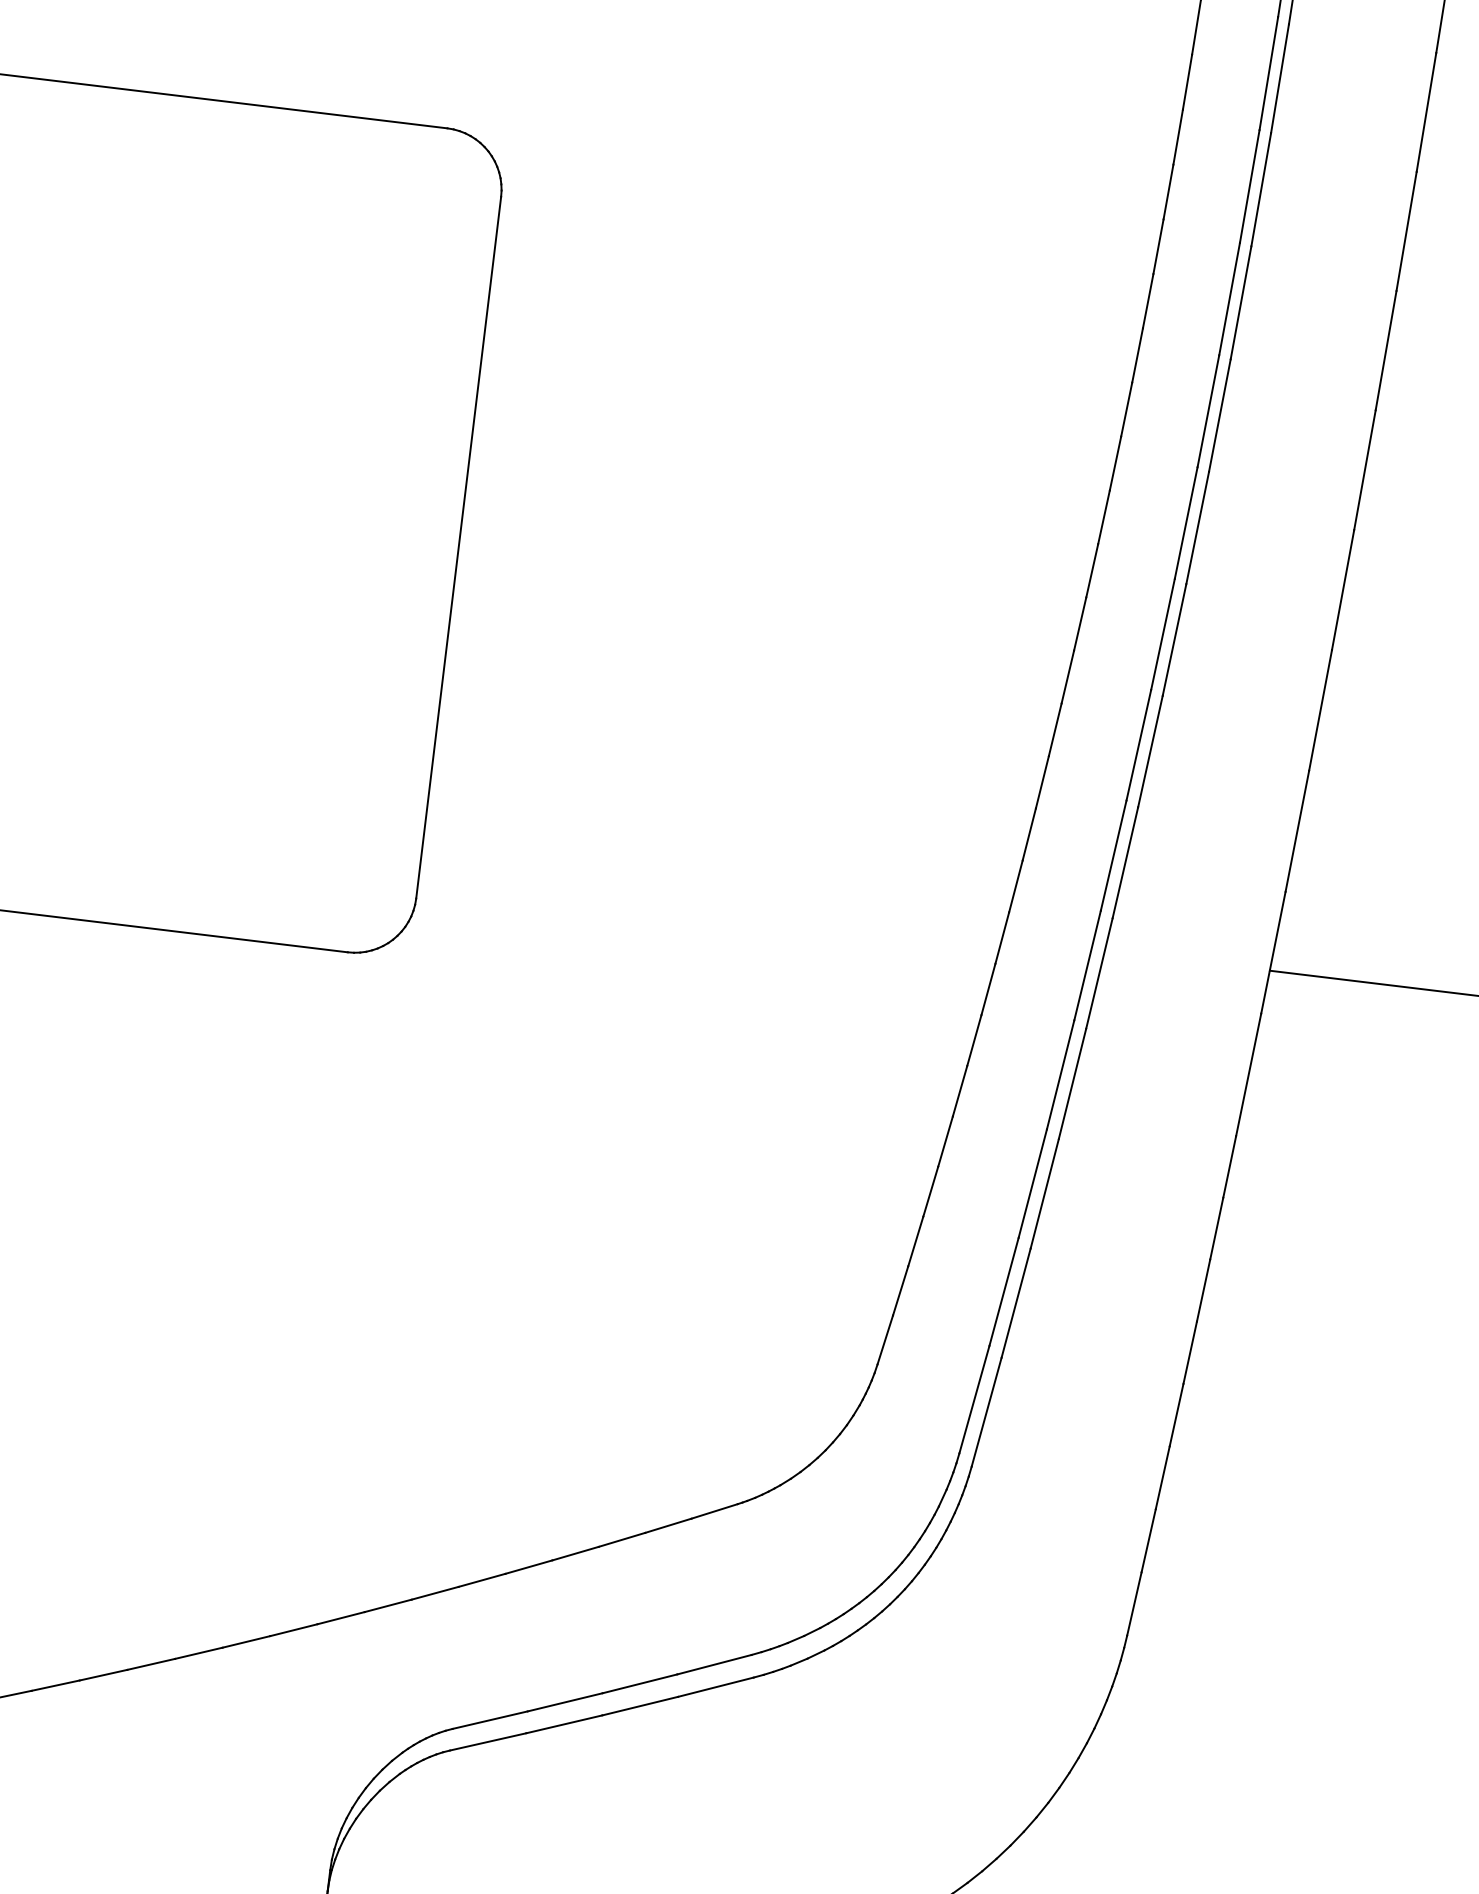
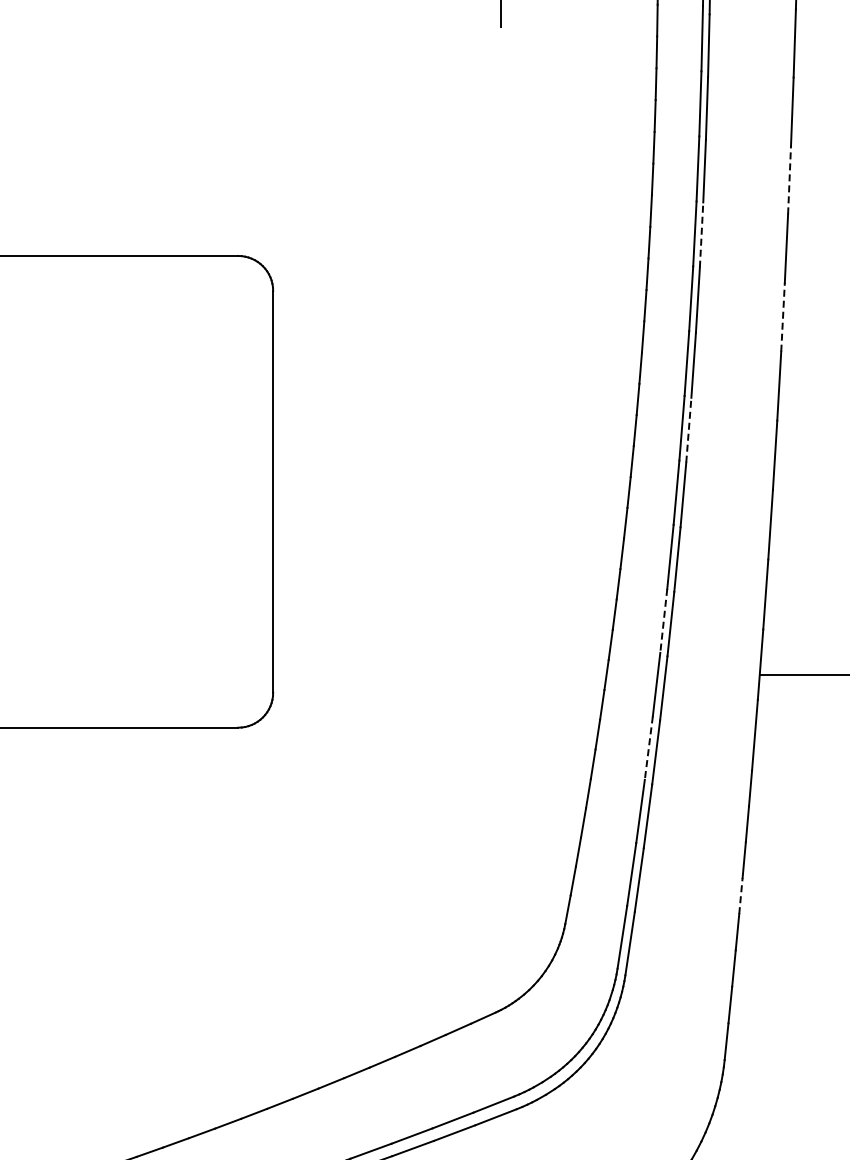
line: (1426, 111) -> (789, 179), solid -> dashed
line: (1260, 190) -> (701, 235), solid -> dashed
line: (1387, 349) -> (783, 316), solid -> dashed
line: (1197, 528) -> (688, 430), solid -> dashed
line: (1113, 856) -> (663, 621), solid -> dashed
line: (1059, 1075) -> (648, 748), solid -> dashed
line: (1189, 1351) -> (740, 895), solid -> dashed

